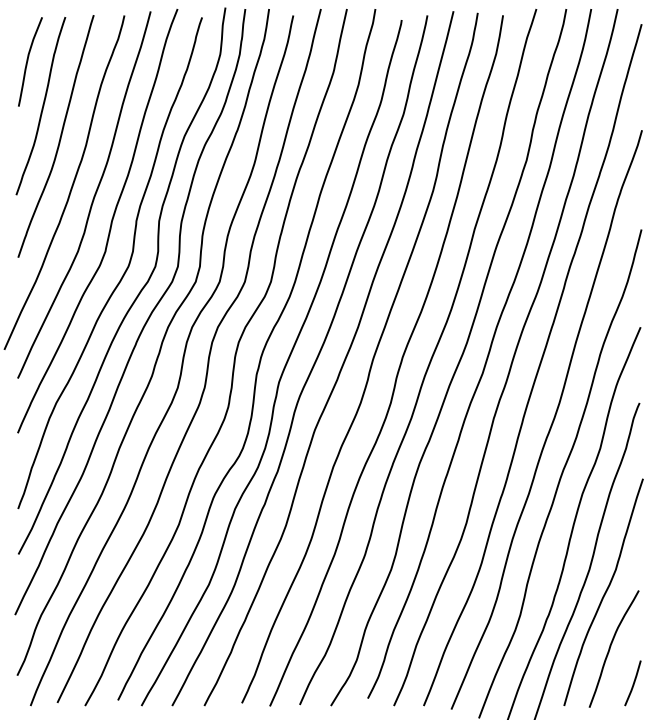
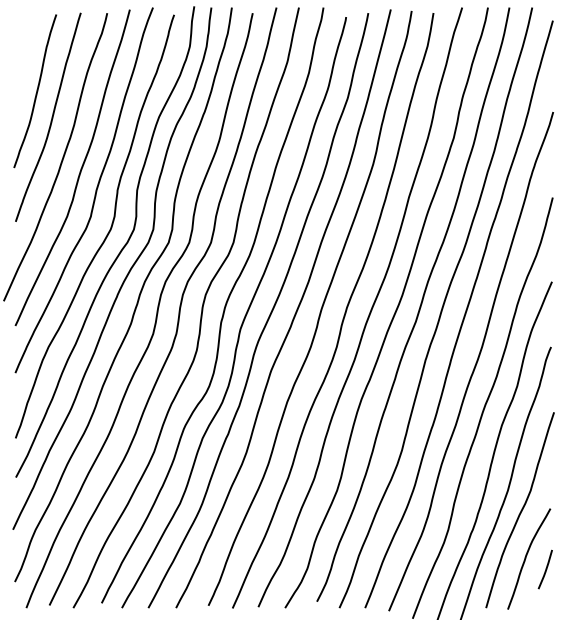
curve: (28, 61) -> (24, 52), removed
line: (633, 683) -> (545, 569), moved

